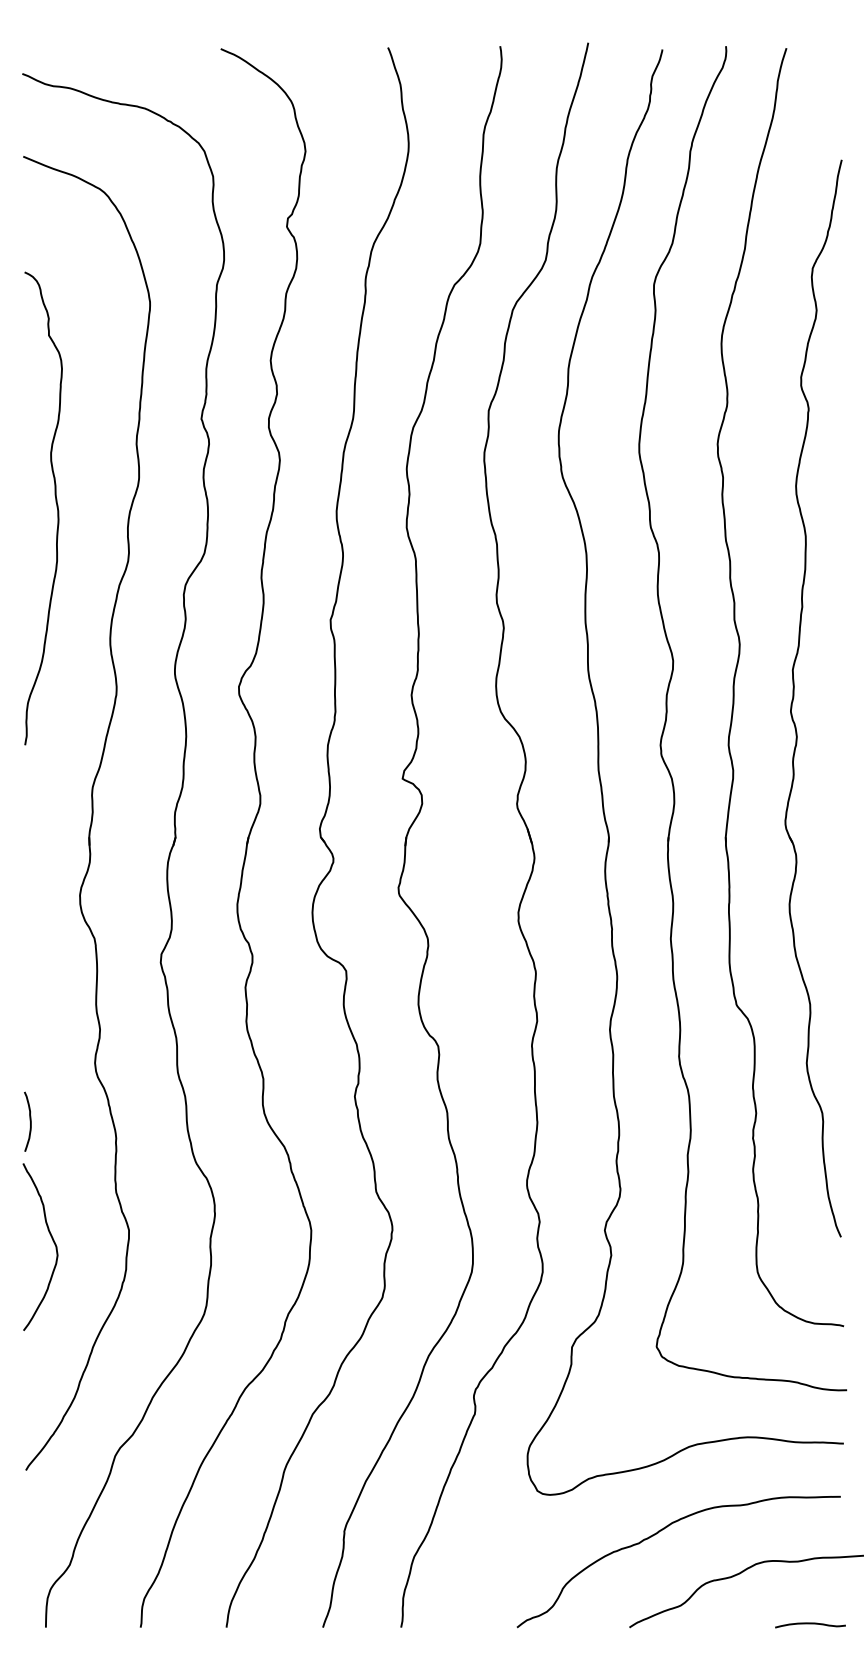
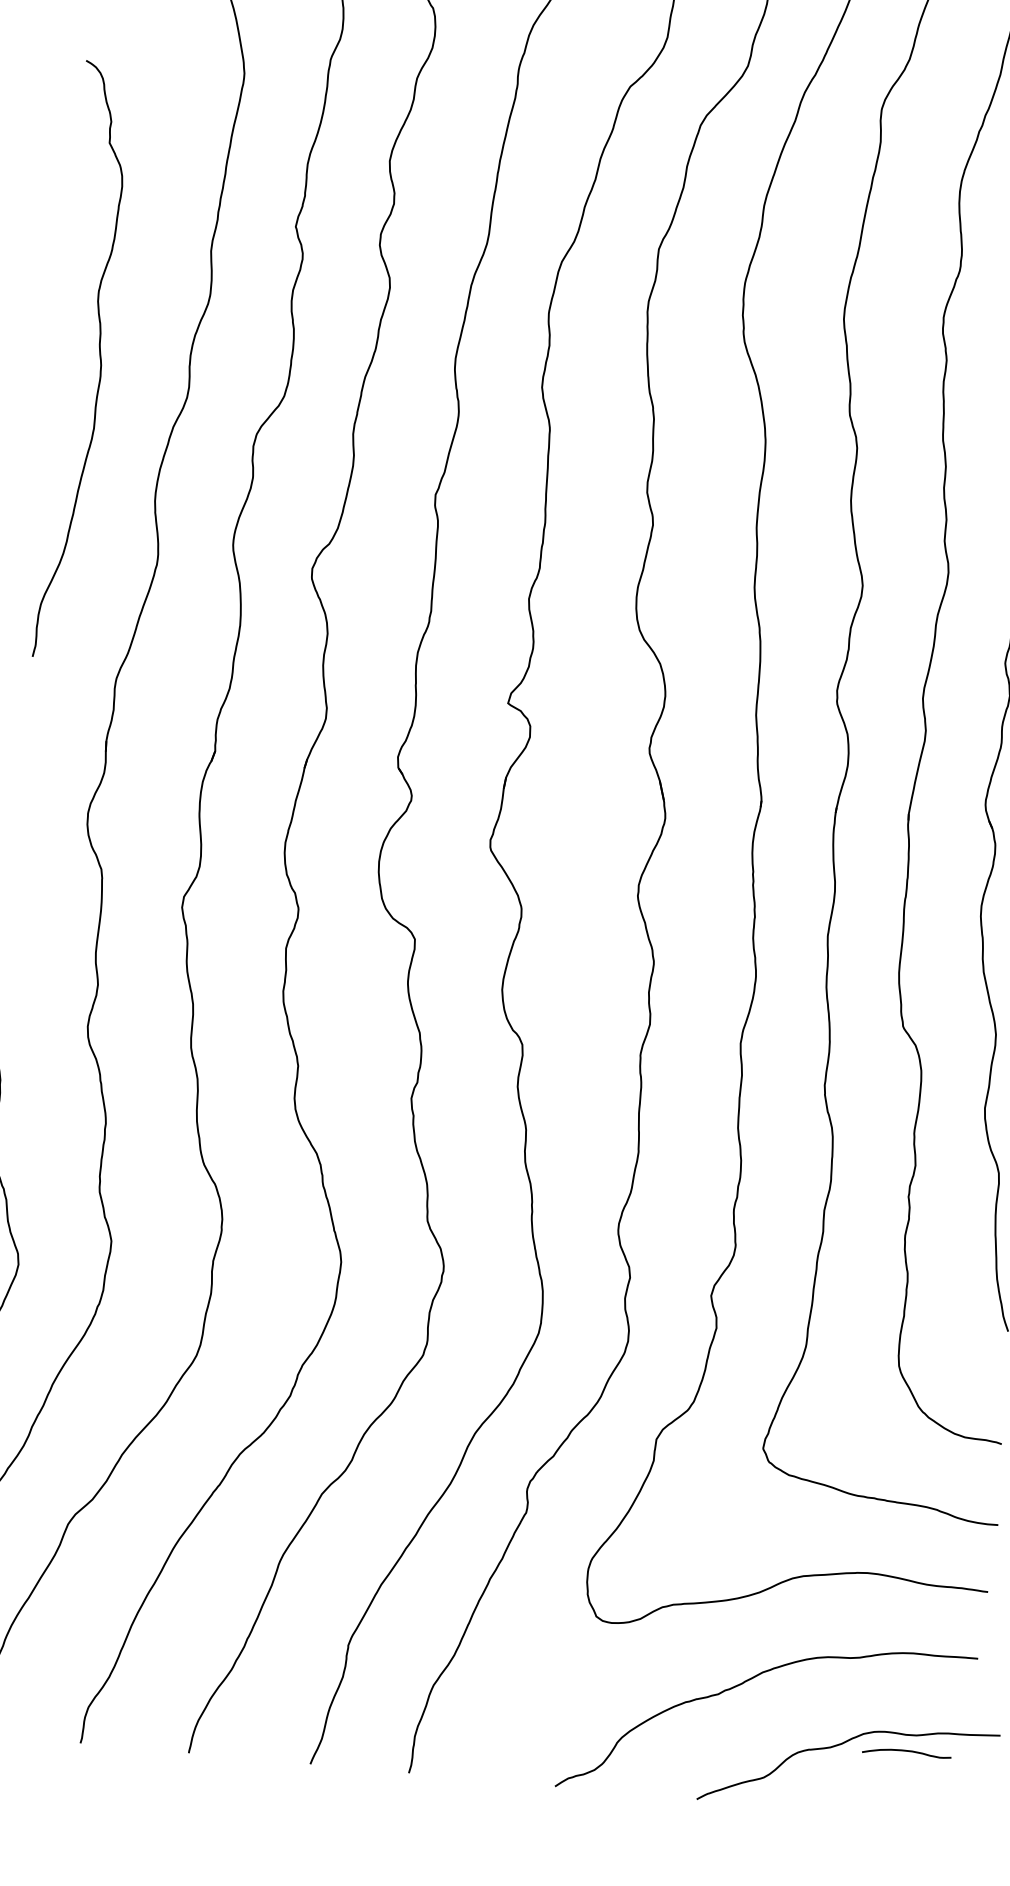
curve: (56, 507) -> (99, 360), moved
curve: (810, 1624) -> (906, 1752), moved

